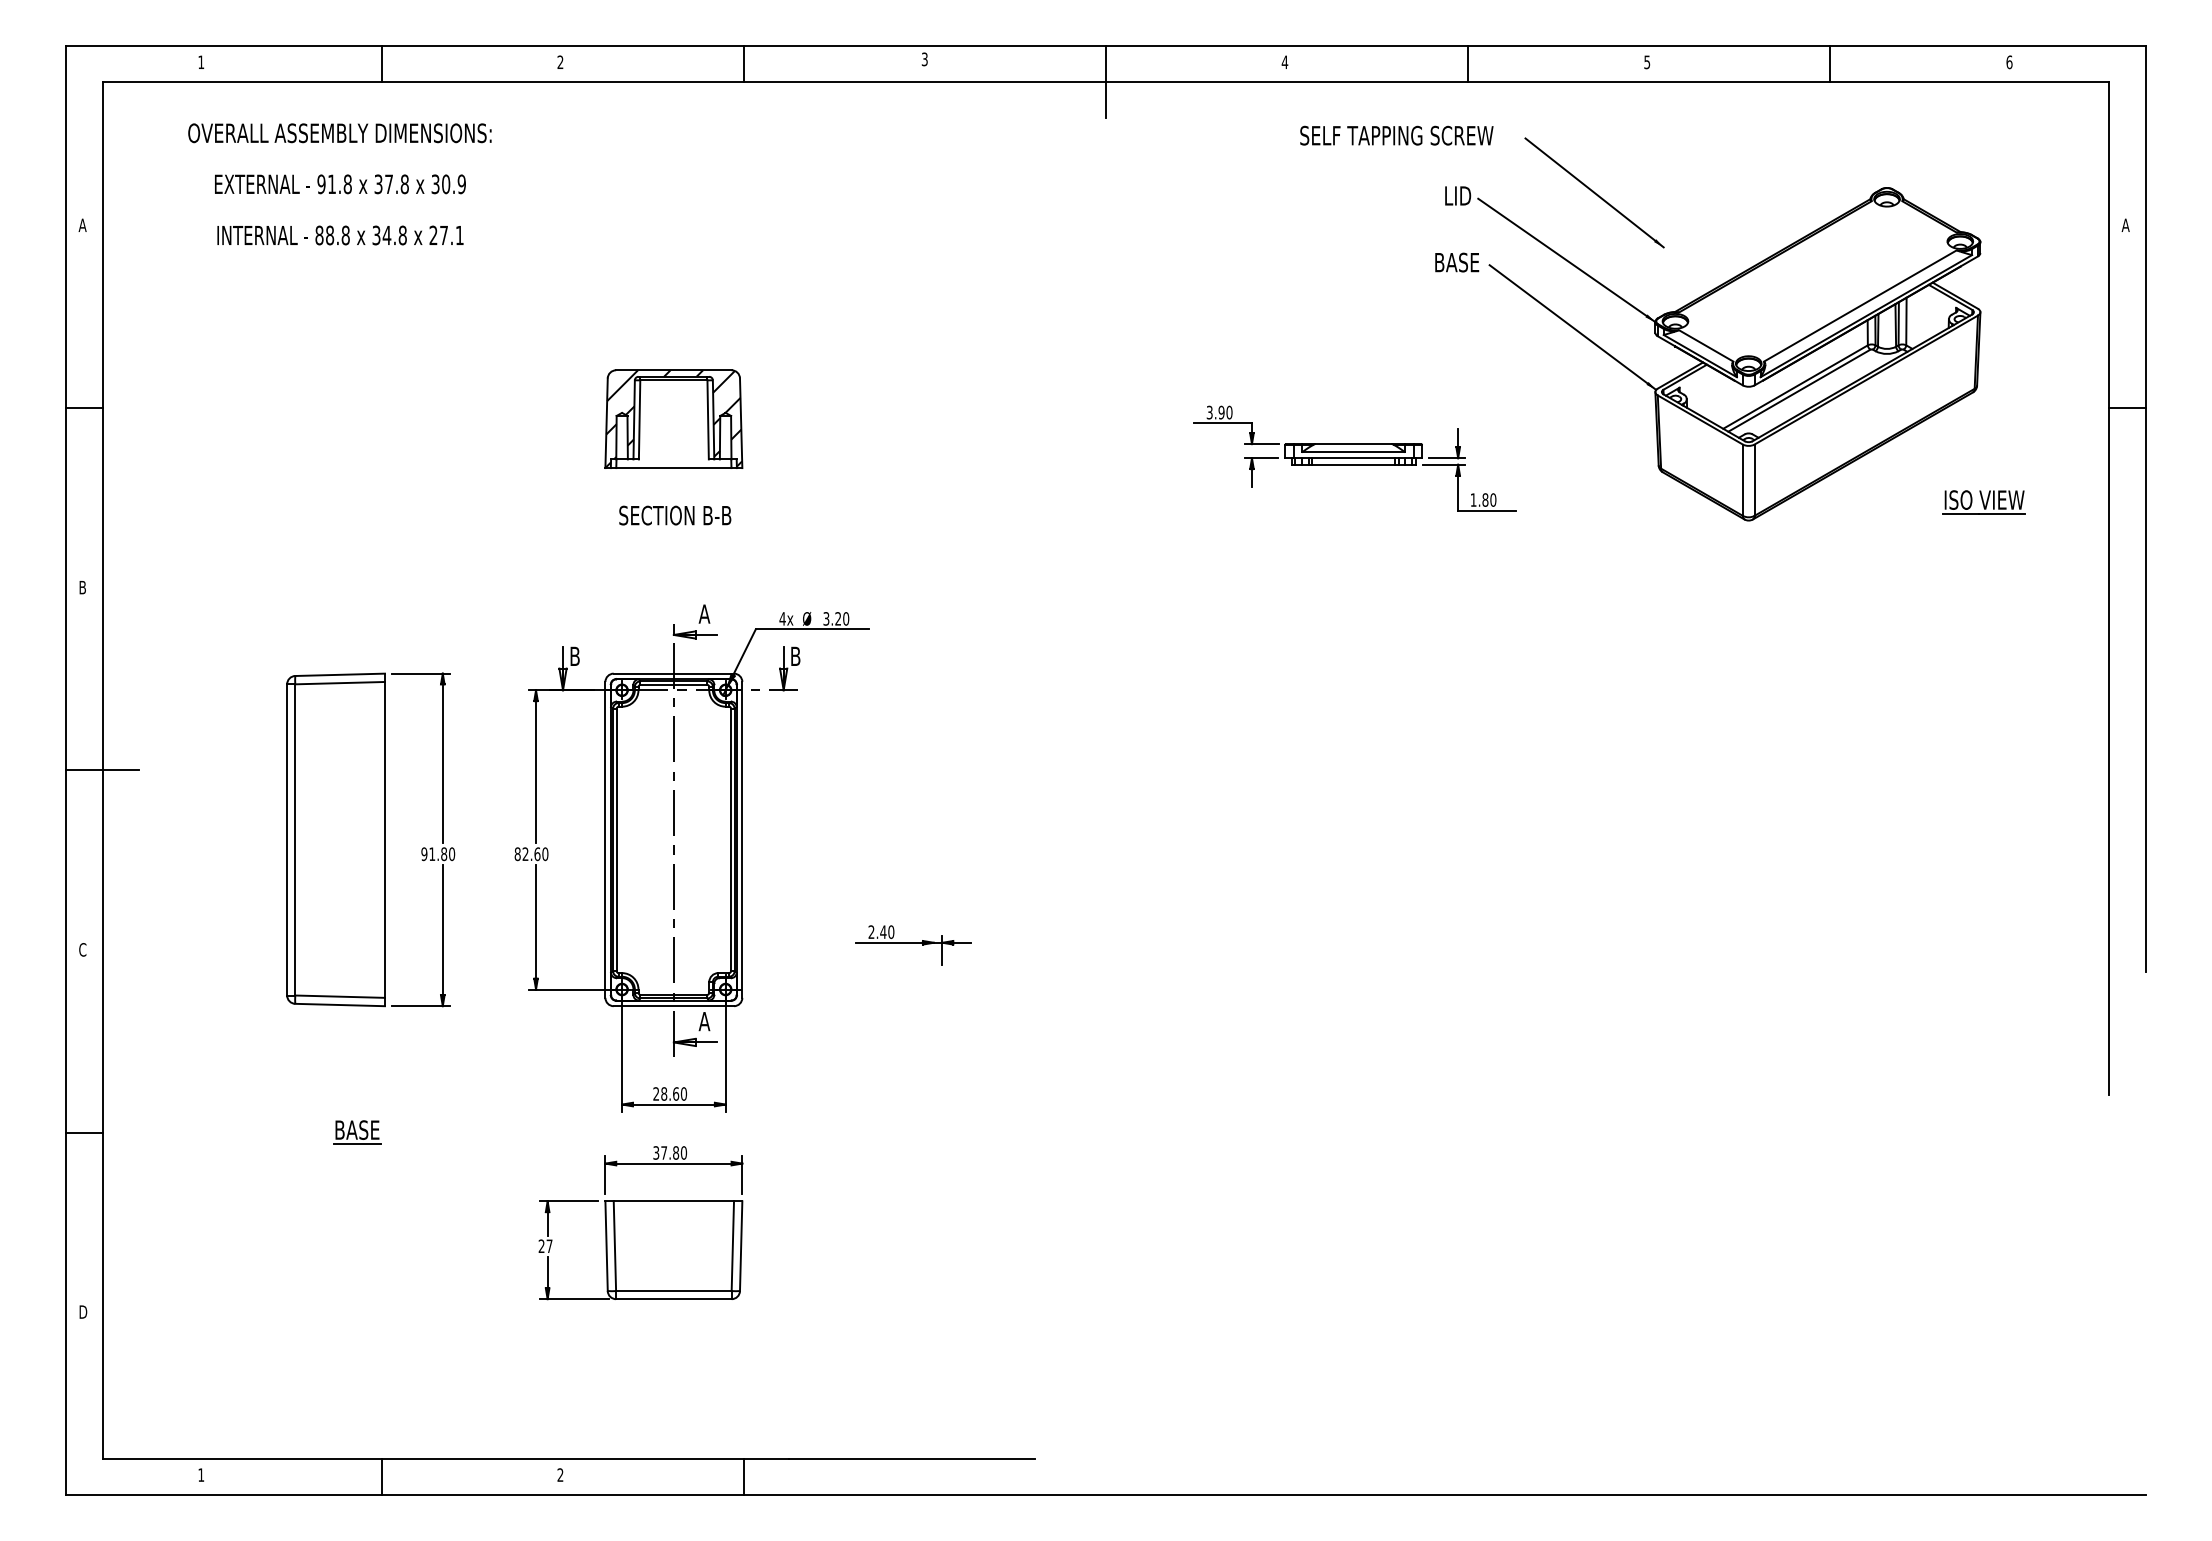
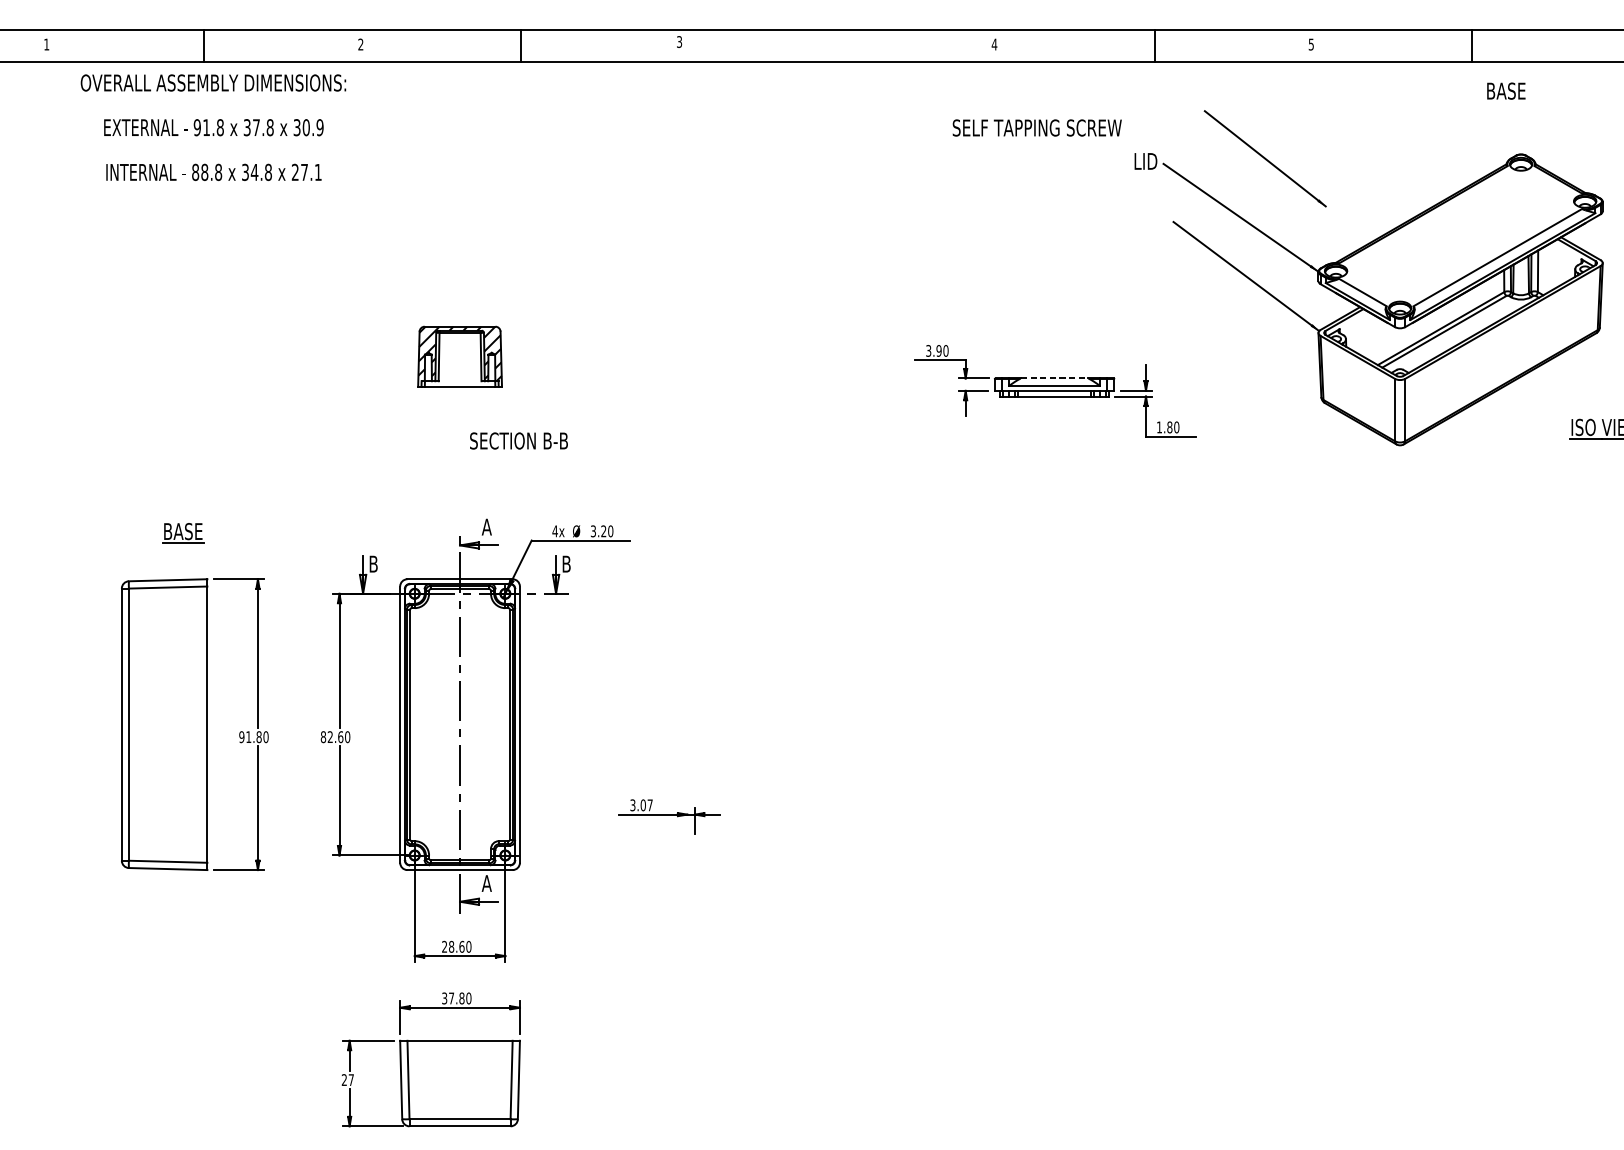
line: (1106, 82) -> (838, 62), removed
text: (1396, 135) -> (1036, 127), moved
text: (339, 184) -> (213, 127), moved
text: (1457, 262) -> (1506, 91), moved
part: (673, 418) -> (459, 356), size x0.7
line: (1354, 444) -> (1055, 378), solid -> dashed
text: (675, 515) -> (519, 440), moved
text: (881, 932) -> (641, 805), 2.40 -> 3.07
part: (357, 1132) -> (183, 533), moved

